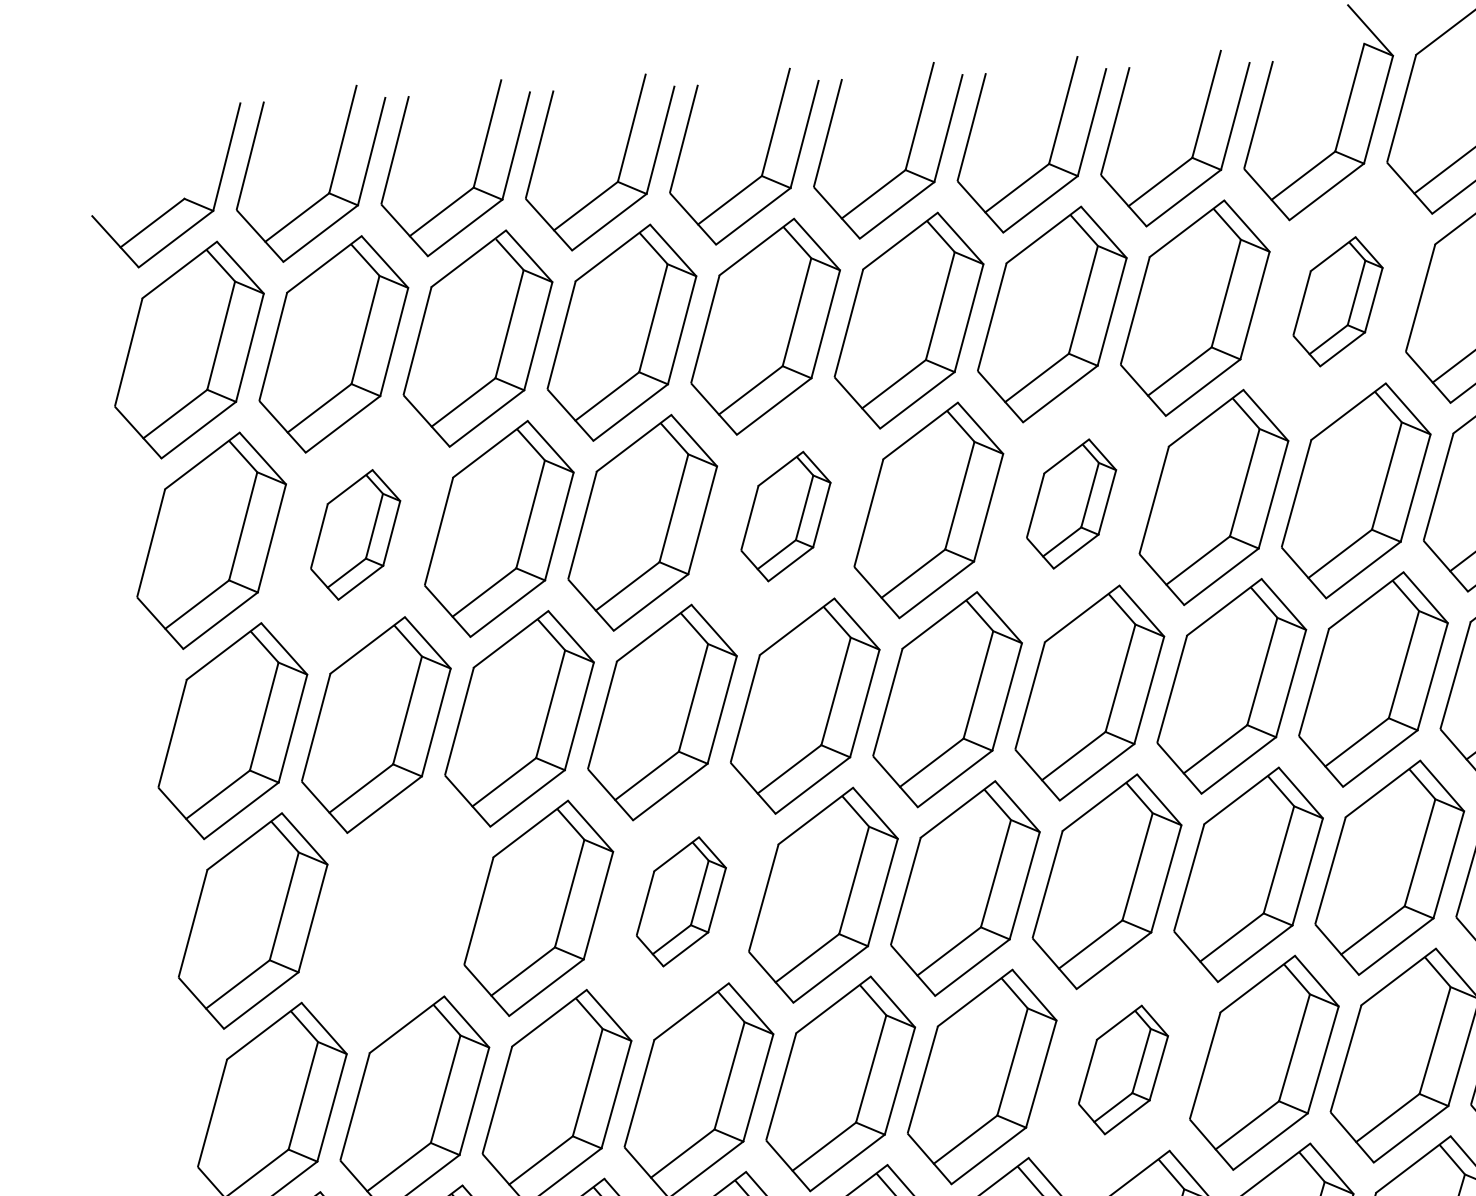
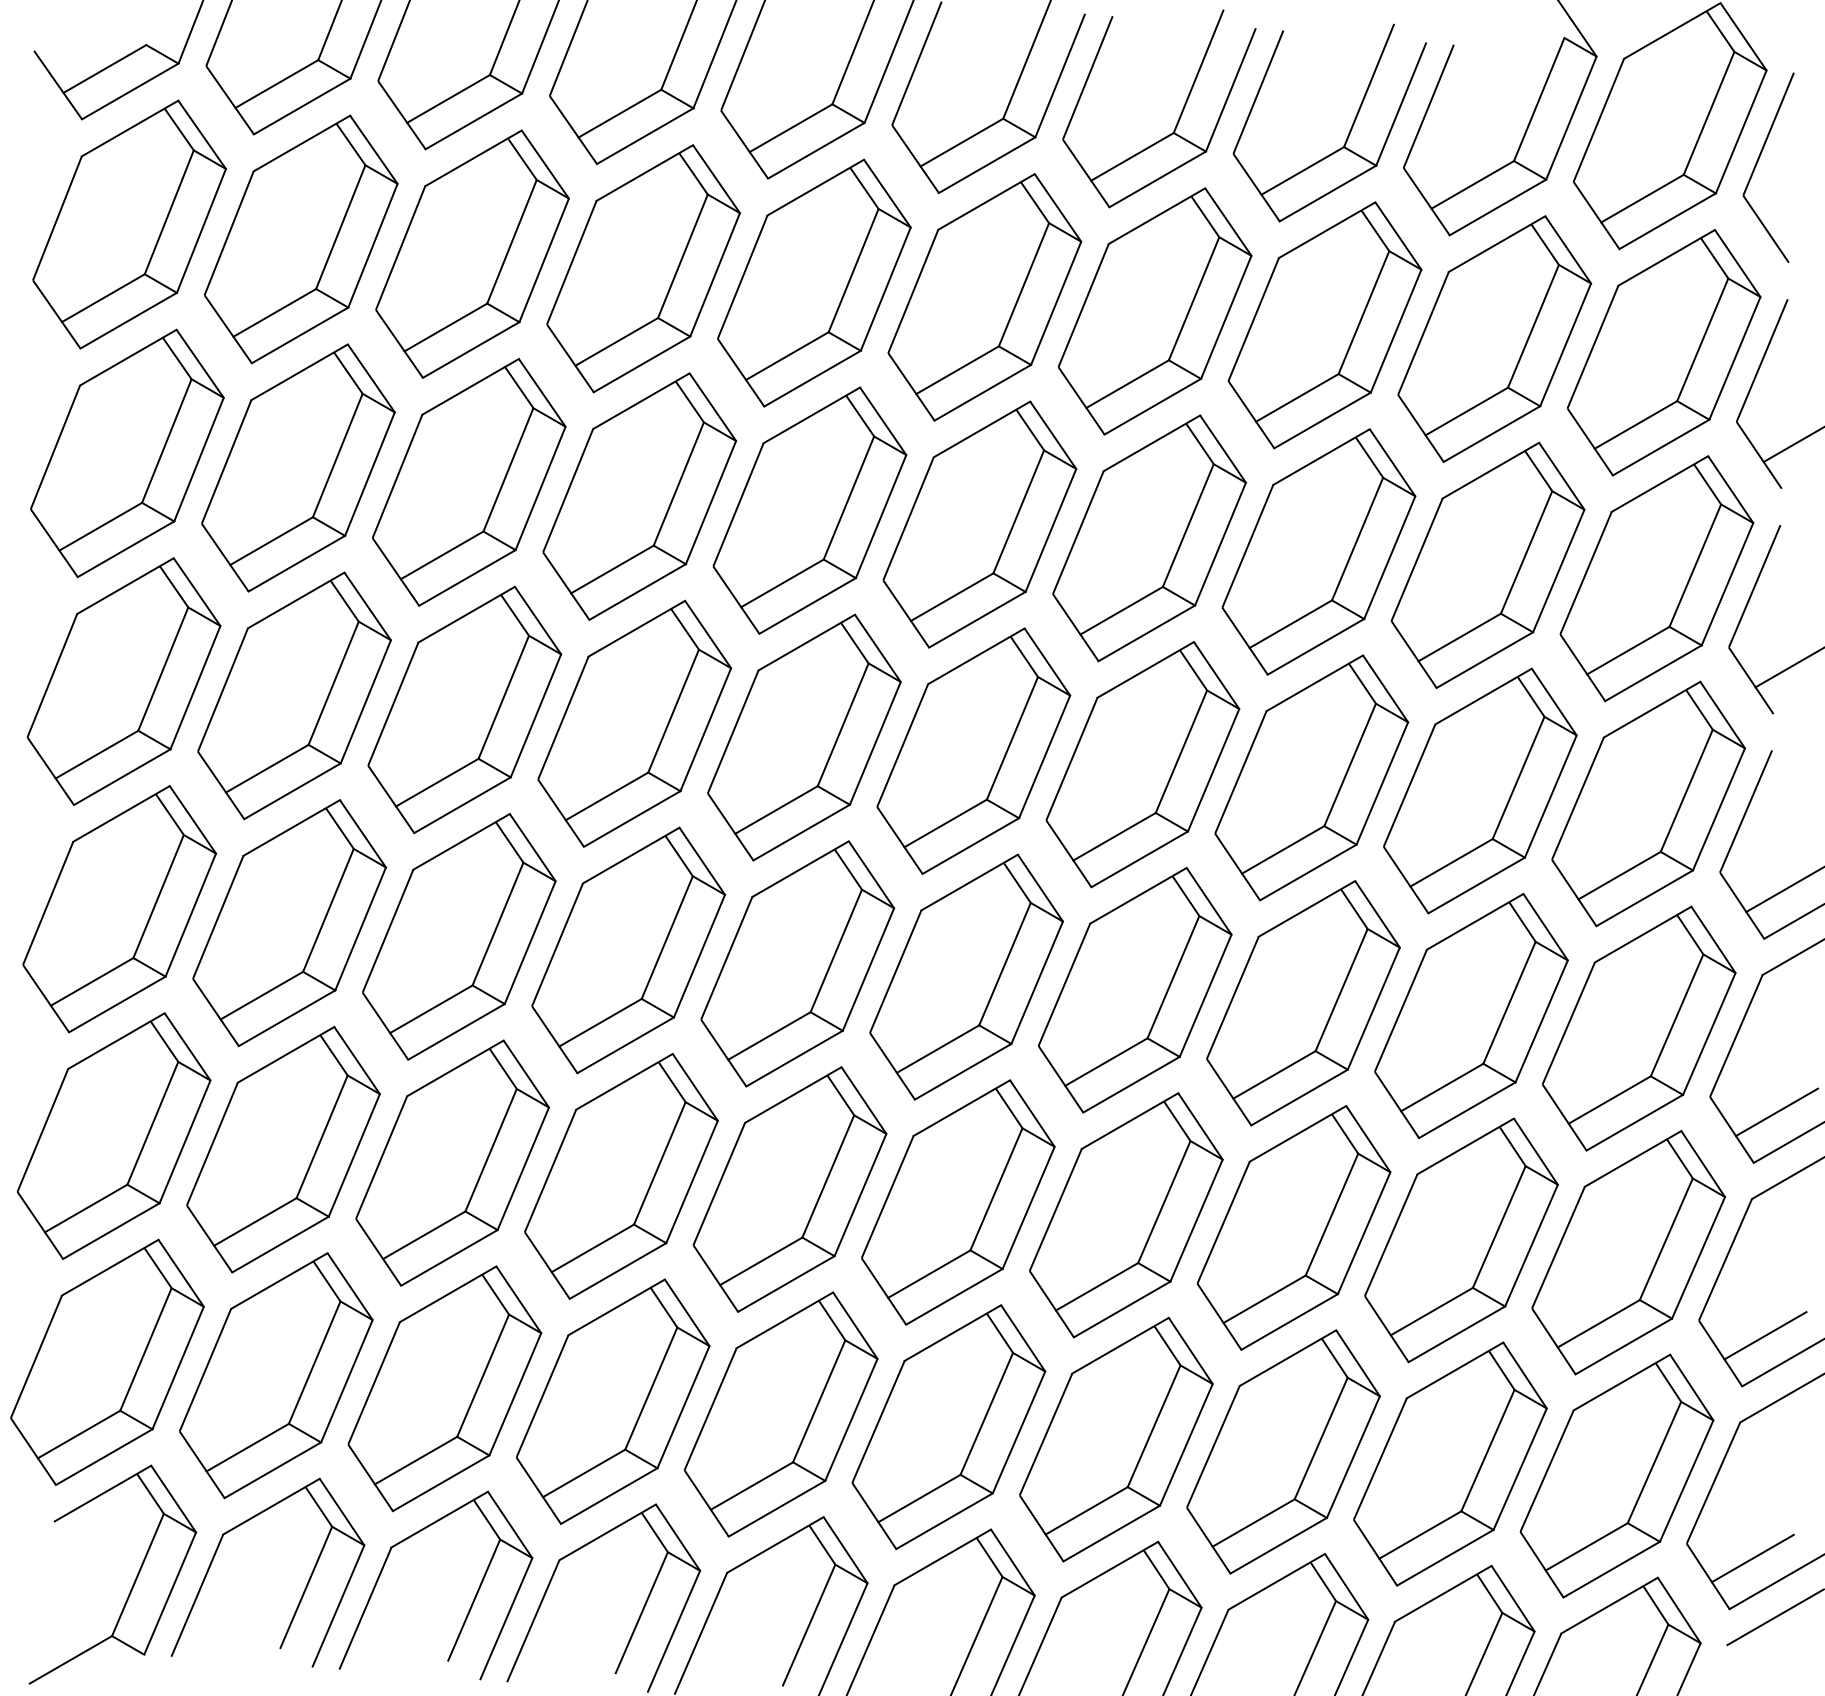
part: (1337, 301) -> (1494, 338), size x1.67
part: (1071, 504) -> (1149, 538), size x1.67
part: (785, 516) -> (809, 510), size x1.67
part: (355, 534) -> (298, 467), size x1.67
part: (681, 901) -> (628, 950), size x1.67
part: (396, 915) -> (289, 923), added
part: (1123, 1070) -> (1126, 1215), size x1.67

